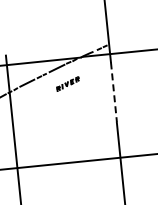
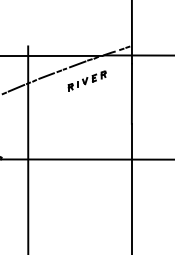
part: (67, 83) -> (86, 80), size x1.67
line: (113, 92) -> (131, 93), dashed -> solid

